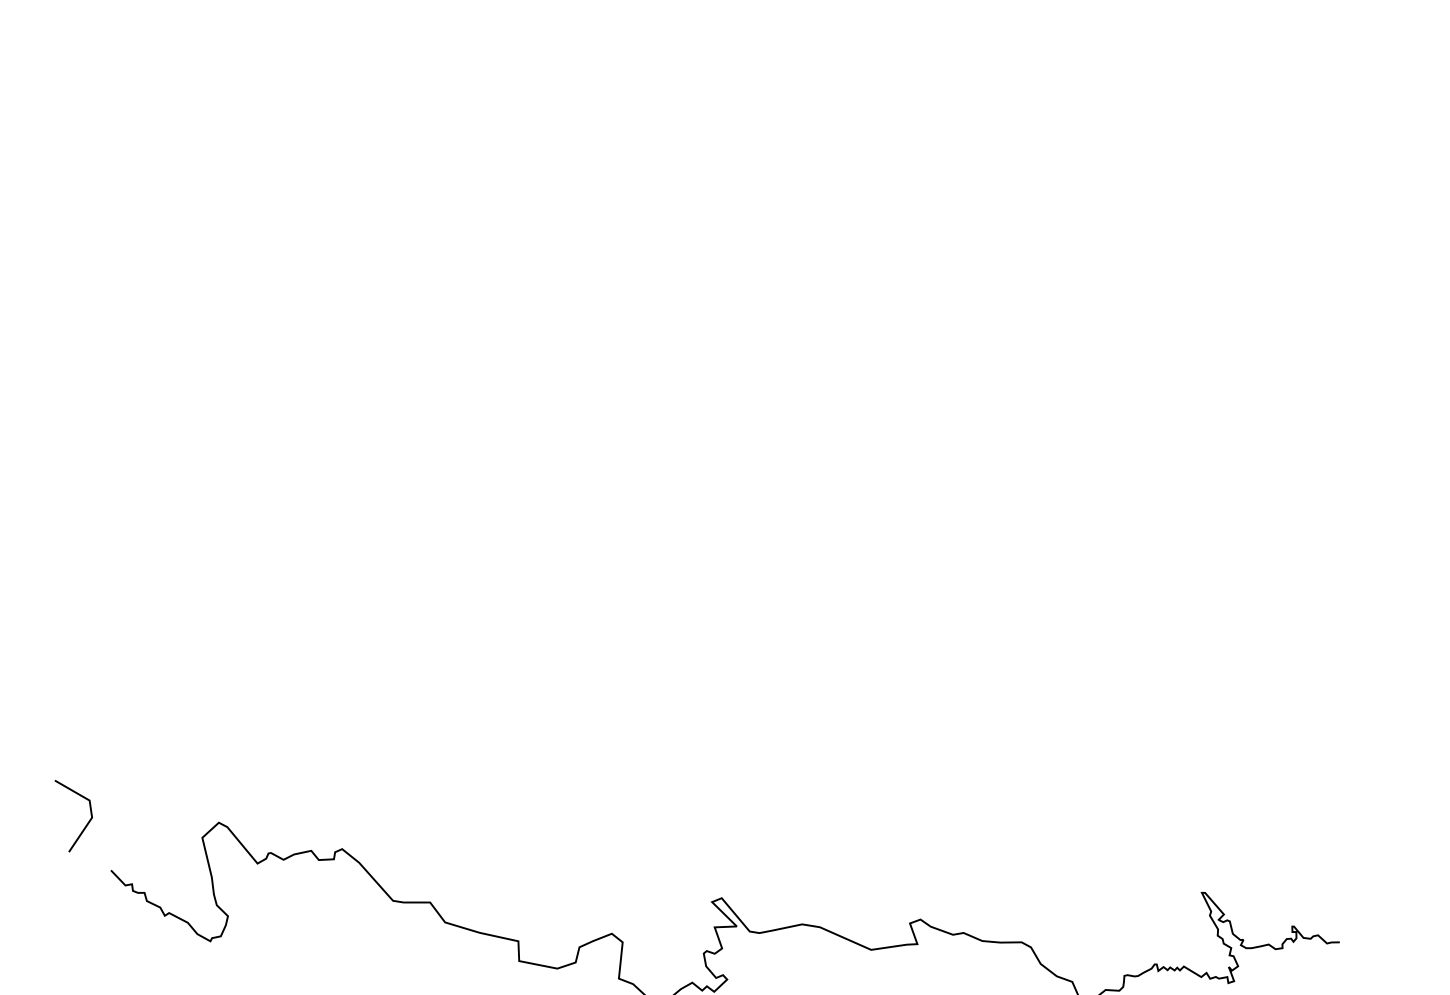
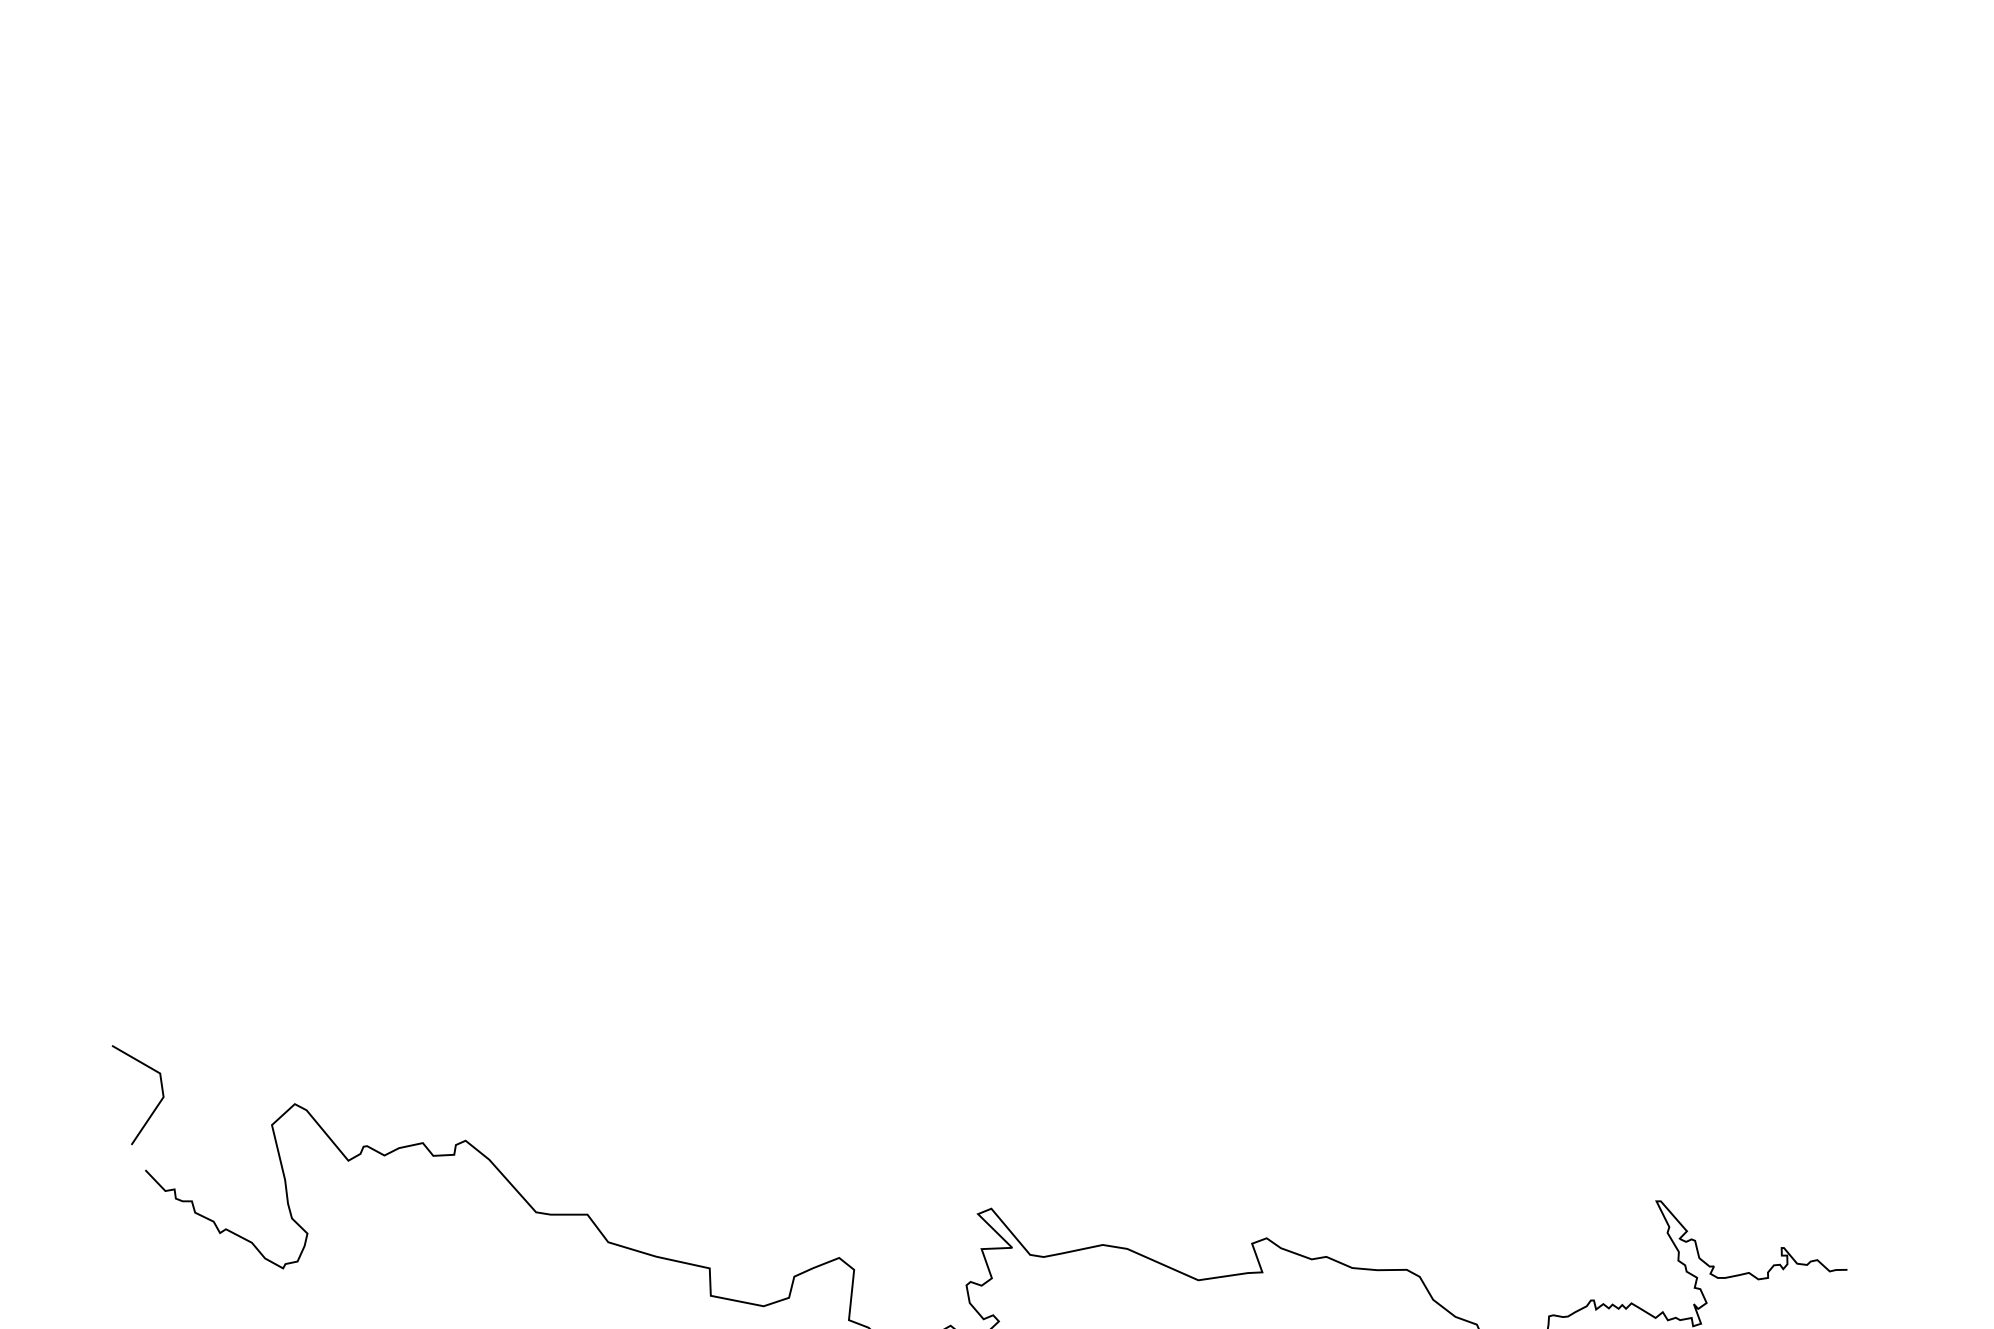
line: (85, 825) -> (154, 1108), moved

